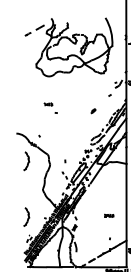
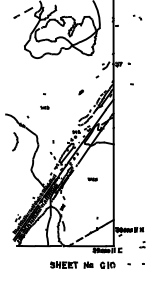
part: (48, 104) -> (44, 107), moved
part: (109, 215) -> (92, 179), moved
part: (26, 216) -> (15, 196), removed

